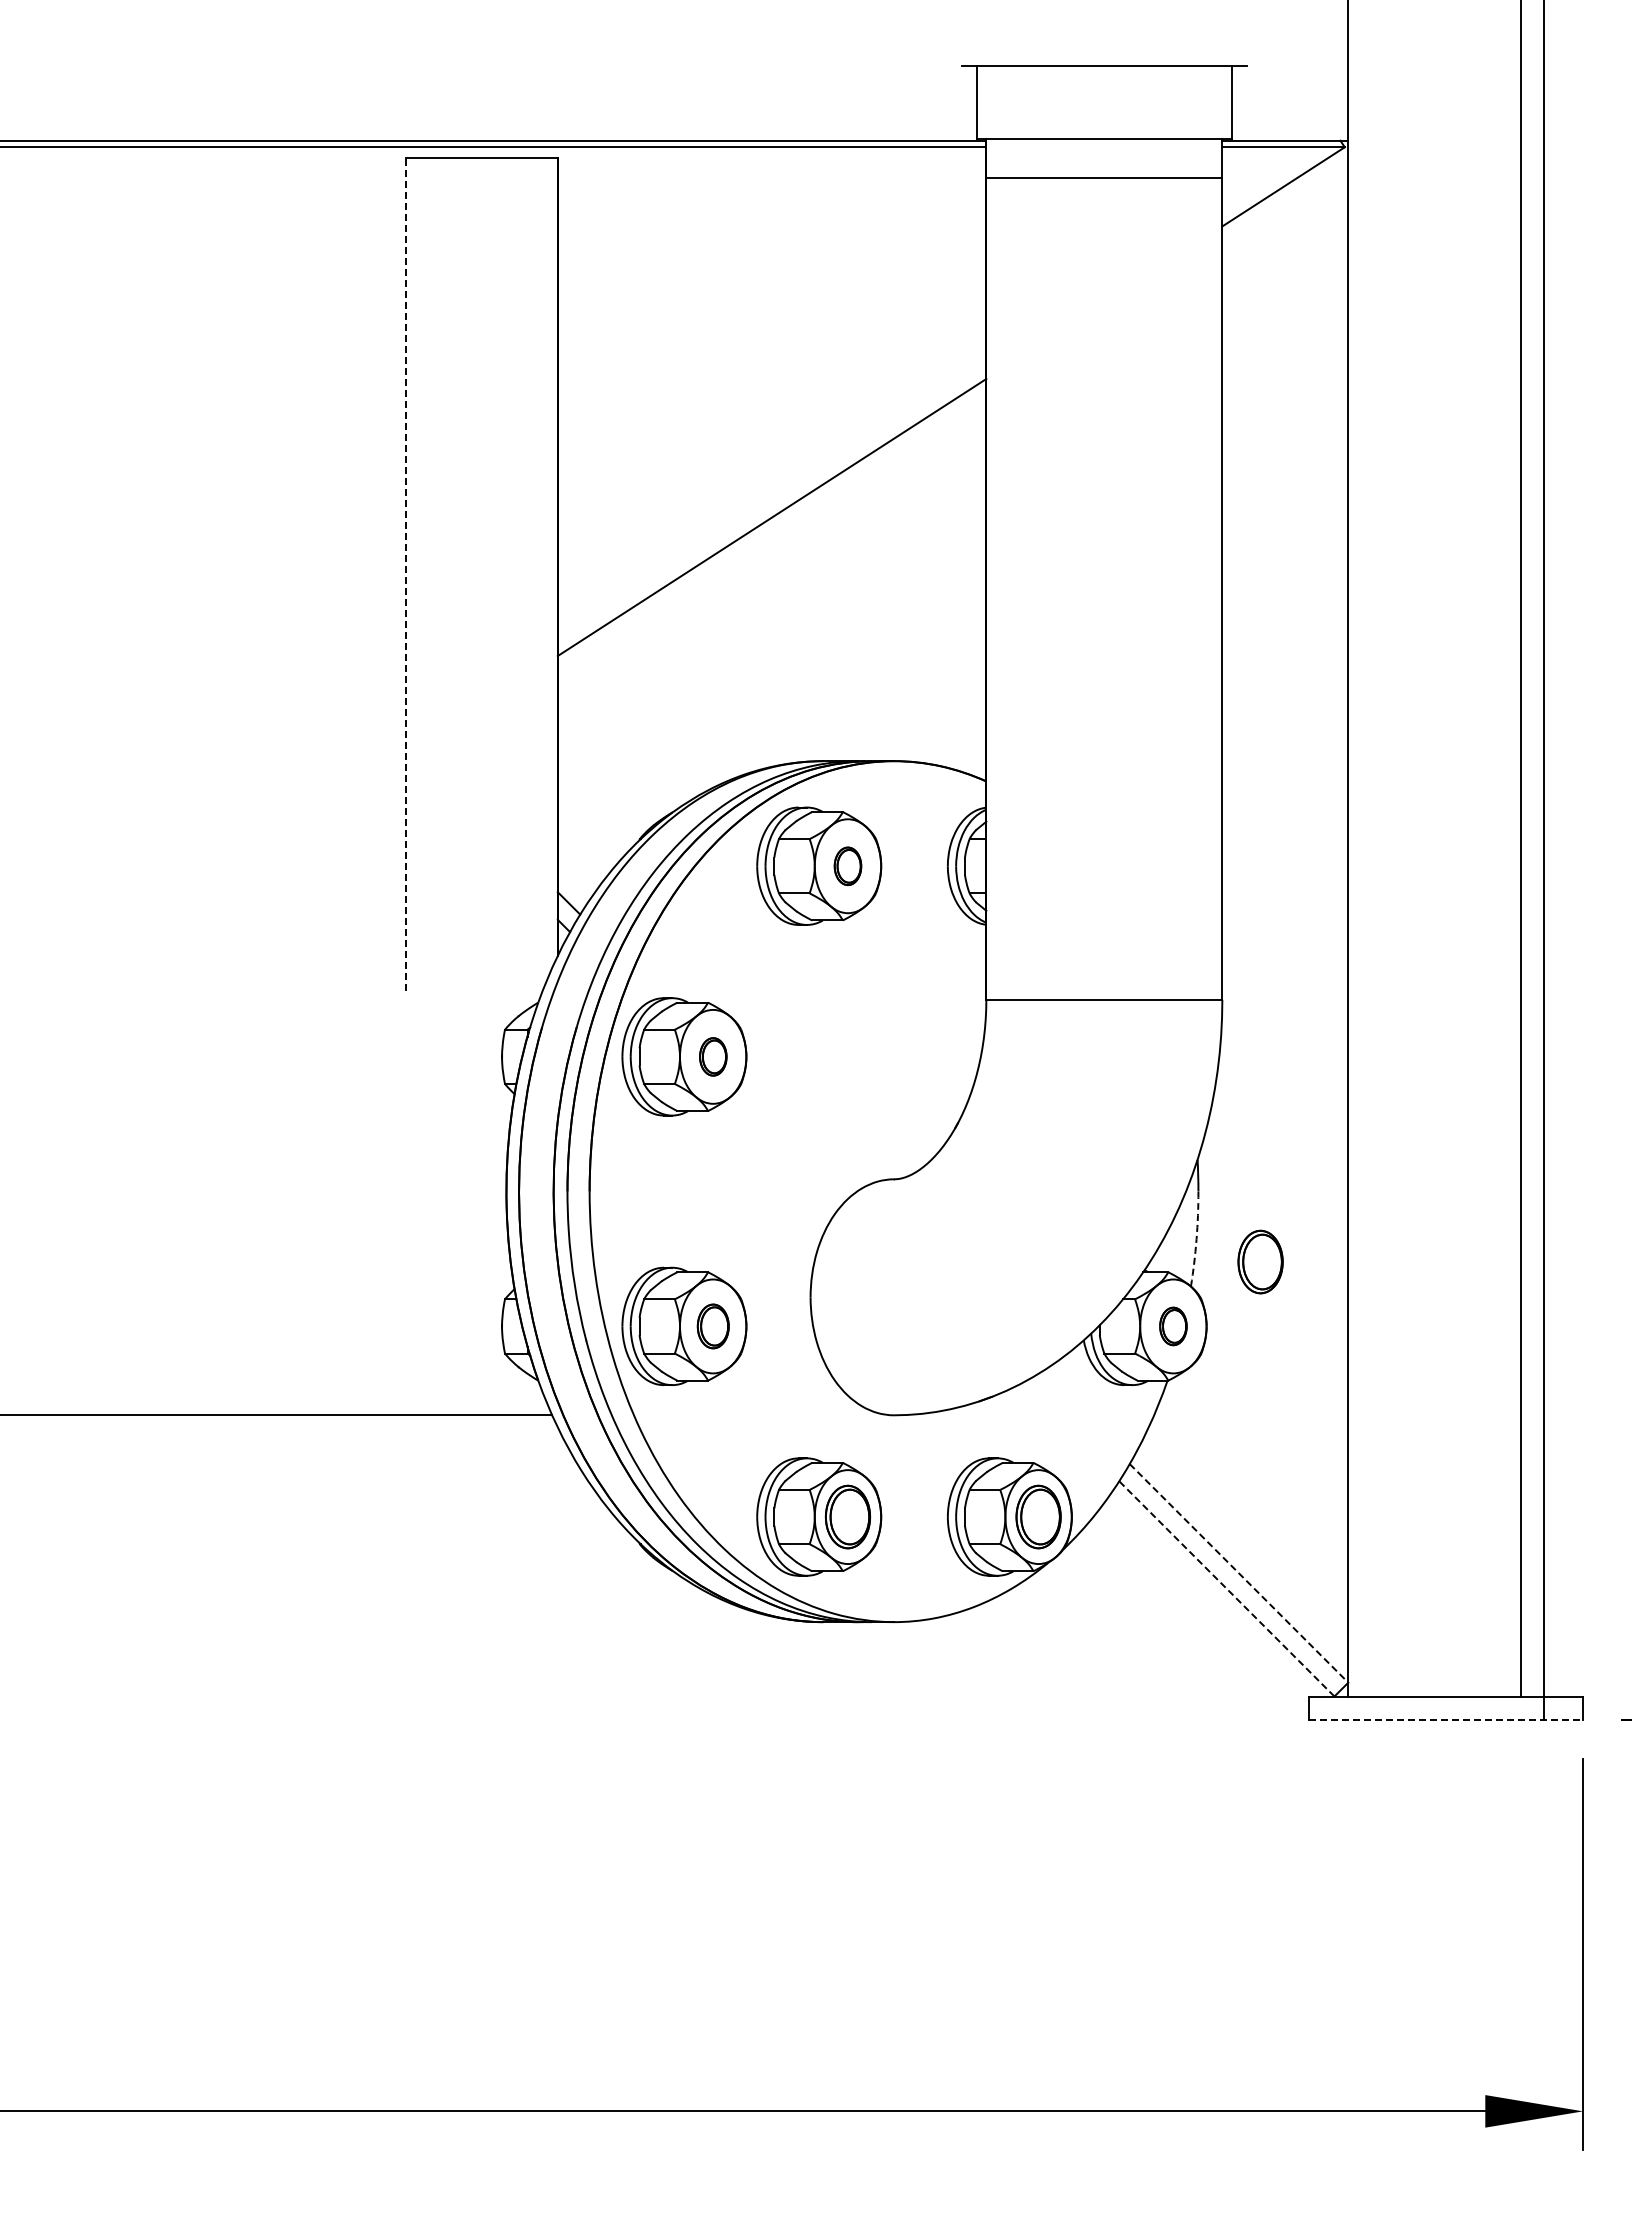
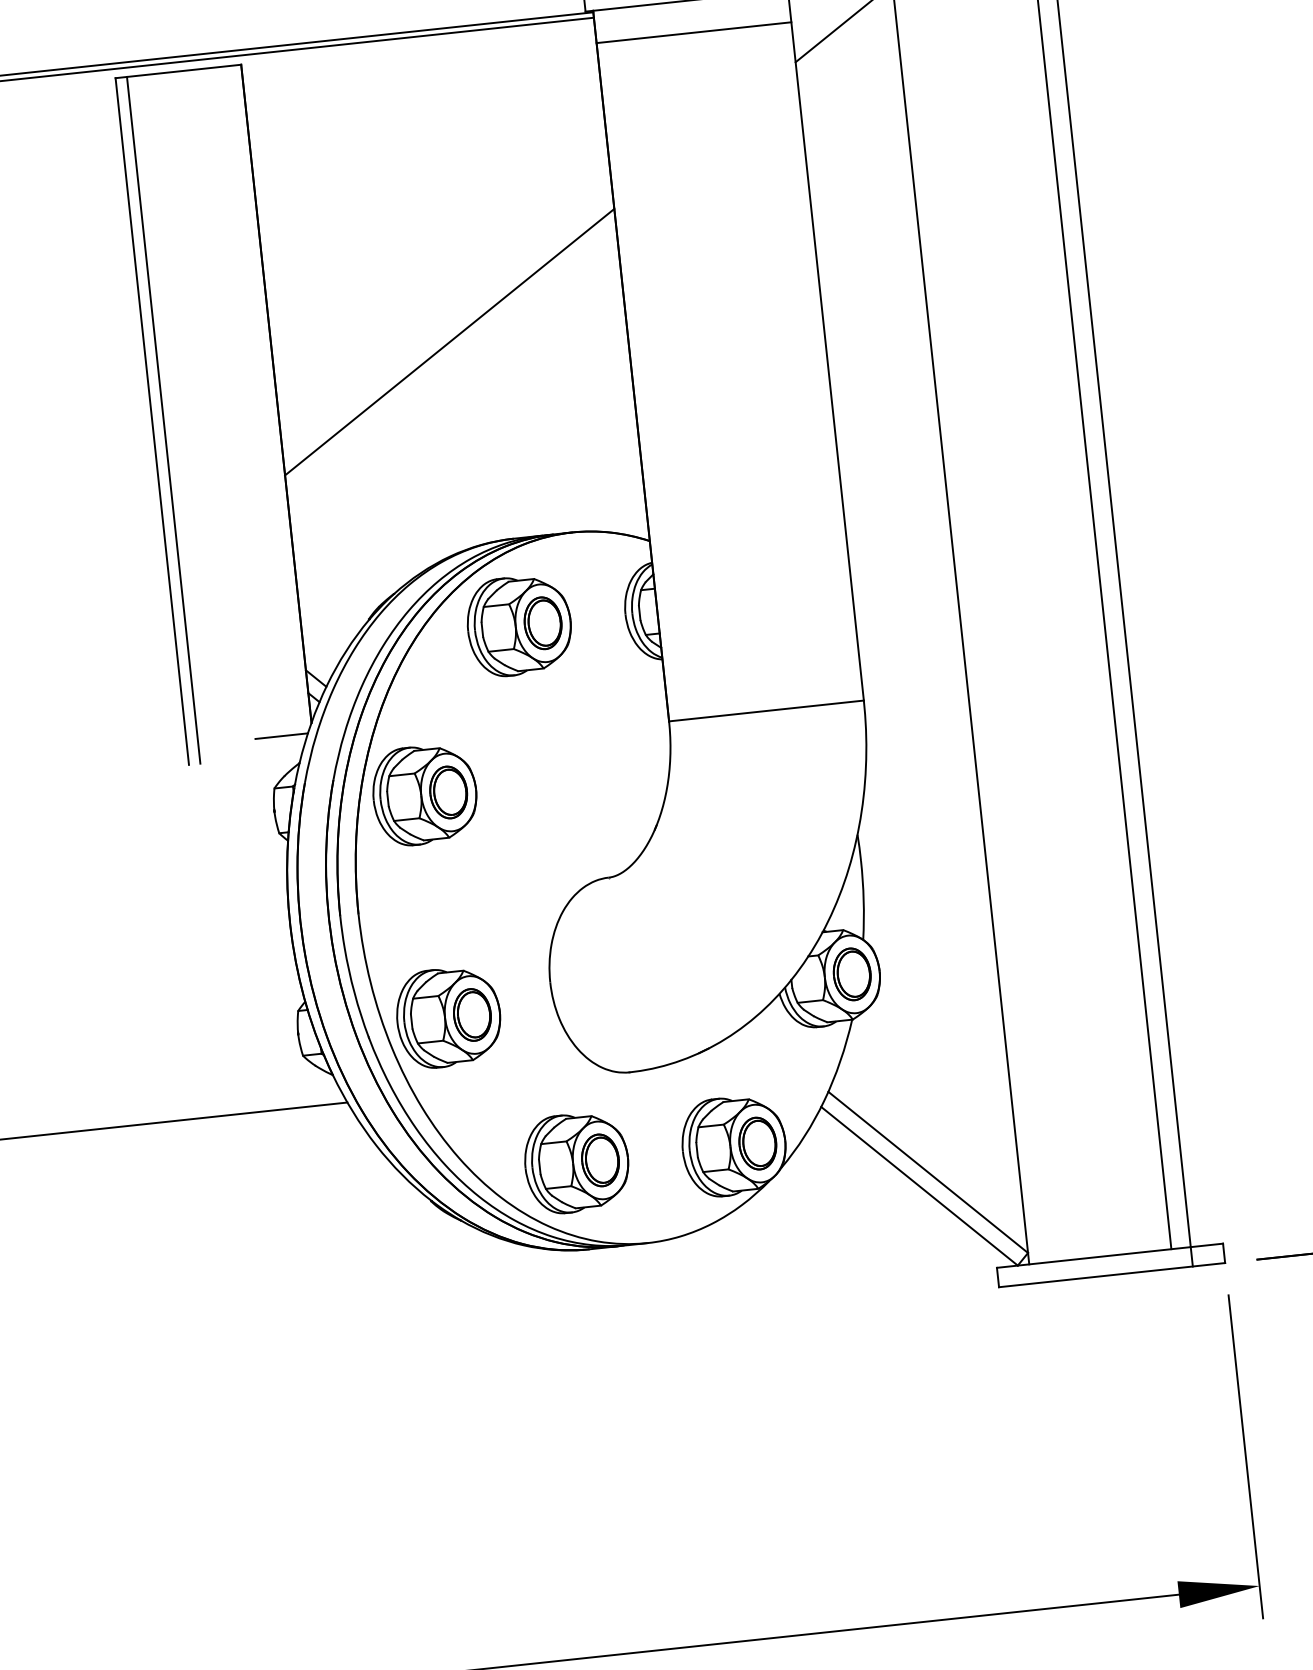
line: (405, 574) -> (152, 421), dashed -> solid
line: (419, 574) -> (163, 420), added
part: (847, 866) -> (542, 623), size x1.67
line: (520, 968) -> (281, 736), added
part: (713, 1056) -> (448, 792), size x1.67
arc: (1196, 1239) -> (863, 900), dashed -> solid
part: (1260, 1261) -> (918, 913), removed
part: (713, 1326) -> (472, 1015), size x1.43
part: (1173, 1326) -> (852, 974), size x1.67
line: (1239, 1573) -> (928, 1172), dashed -> solid
line: (1226, 1588) -> (919, 1185), dashed -> solid
line: (1446, 1719) -> (1112, 1274), dashed -> solid

